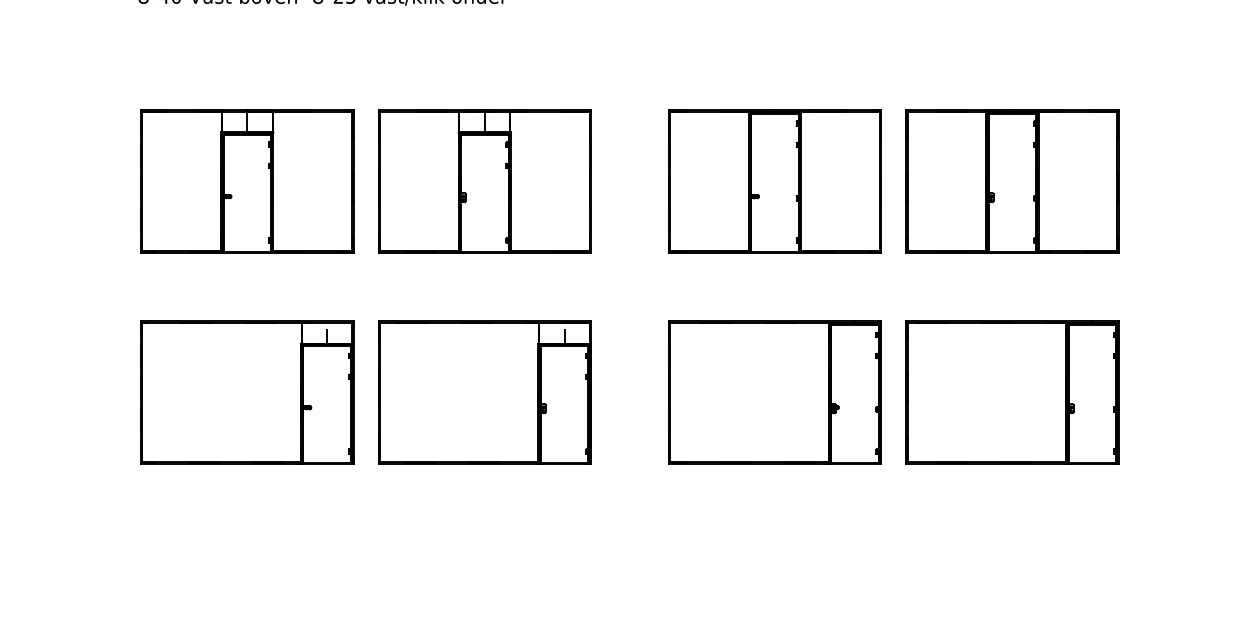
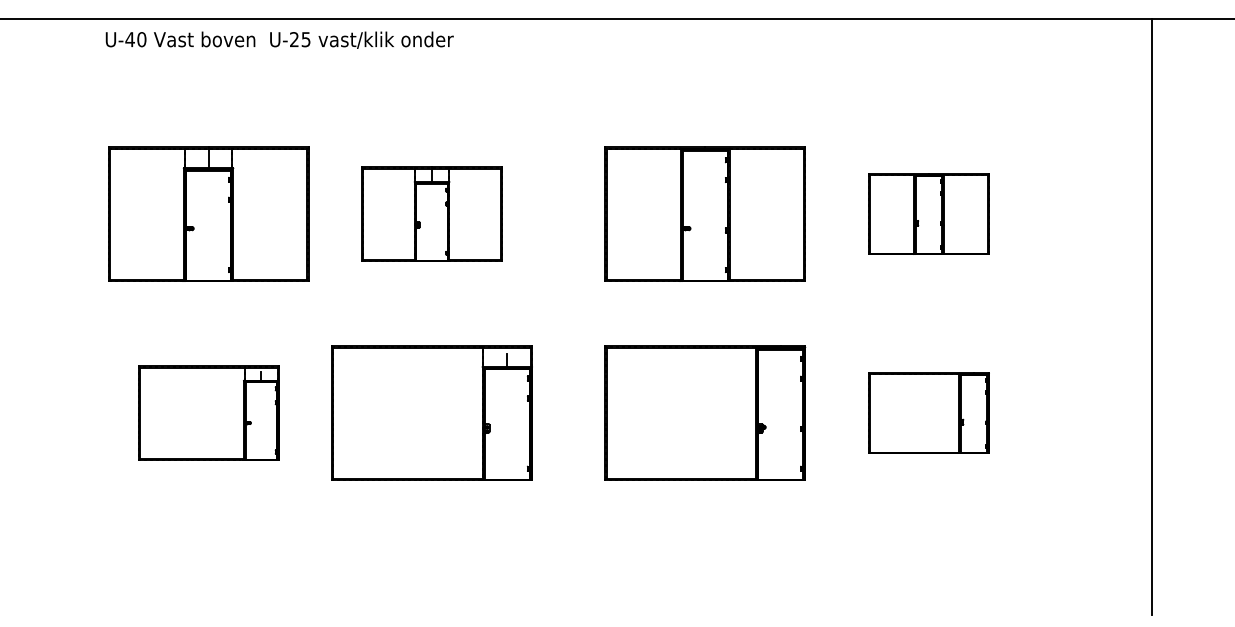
part: (484, 180) -> (431, 213), size x0.7
part: (1011, 180) -> (928, 213), size x0.6
part: (247, 391) -> (208, 412), size x0.7
part: (1011, 391) -> (928, 412), size x0.6

